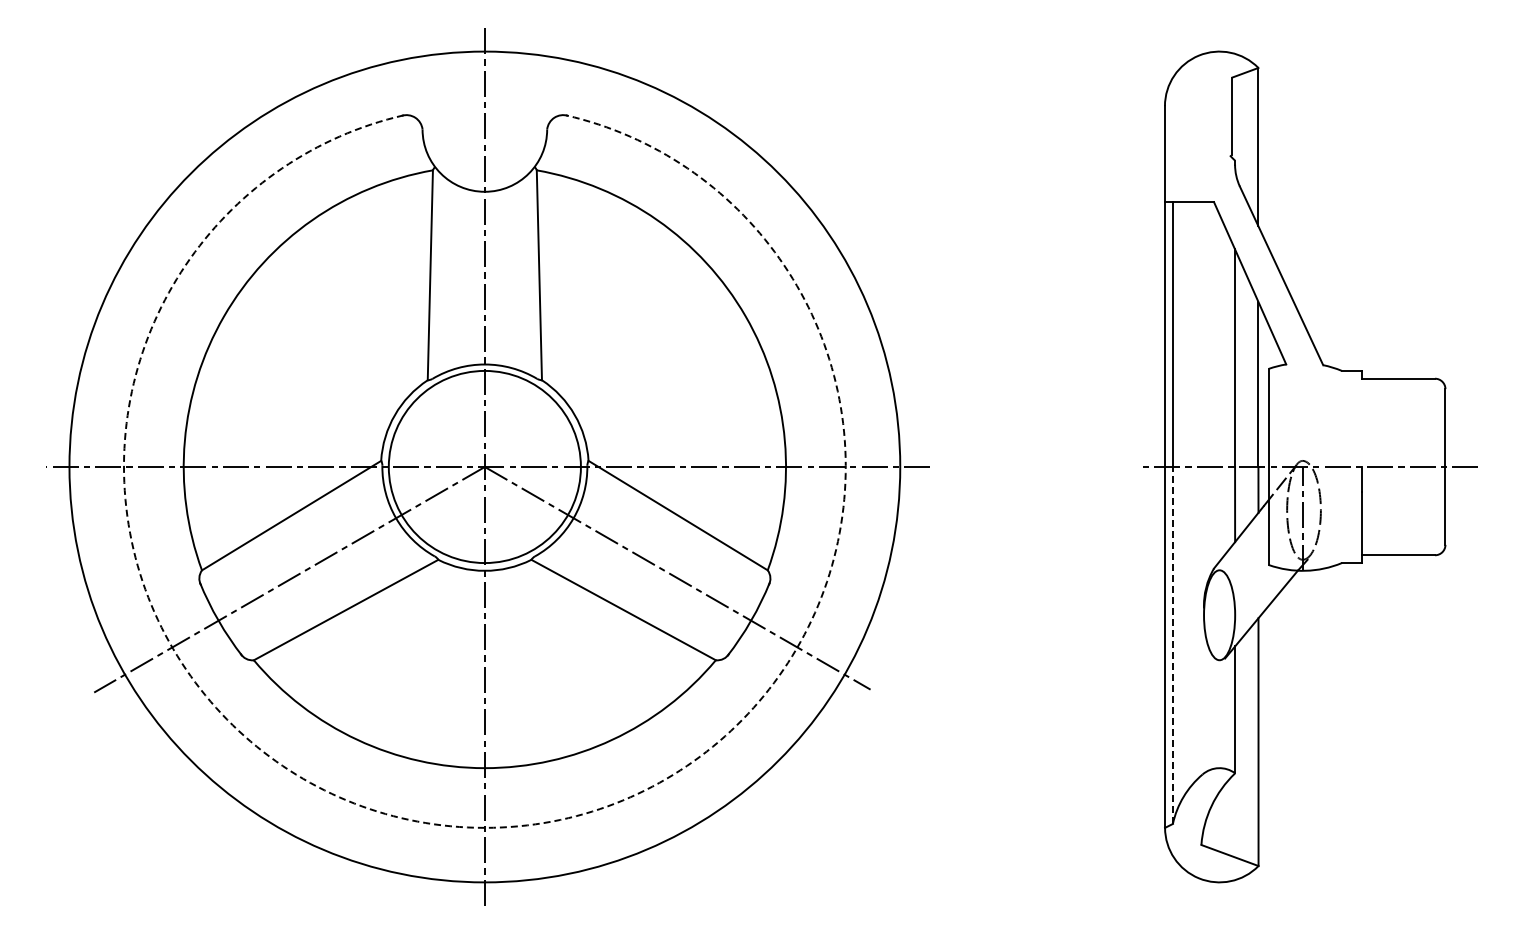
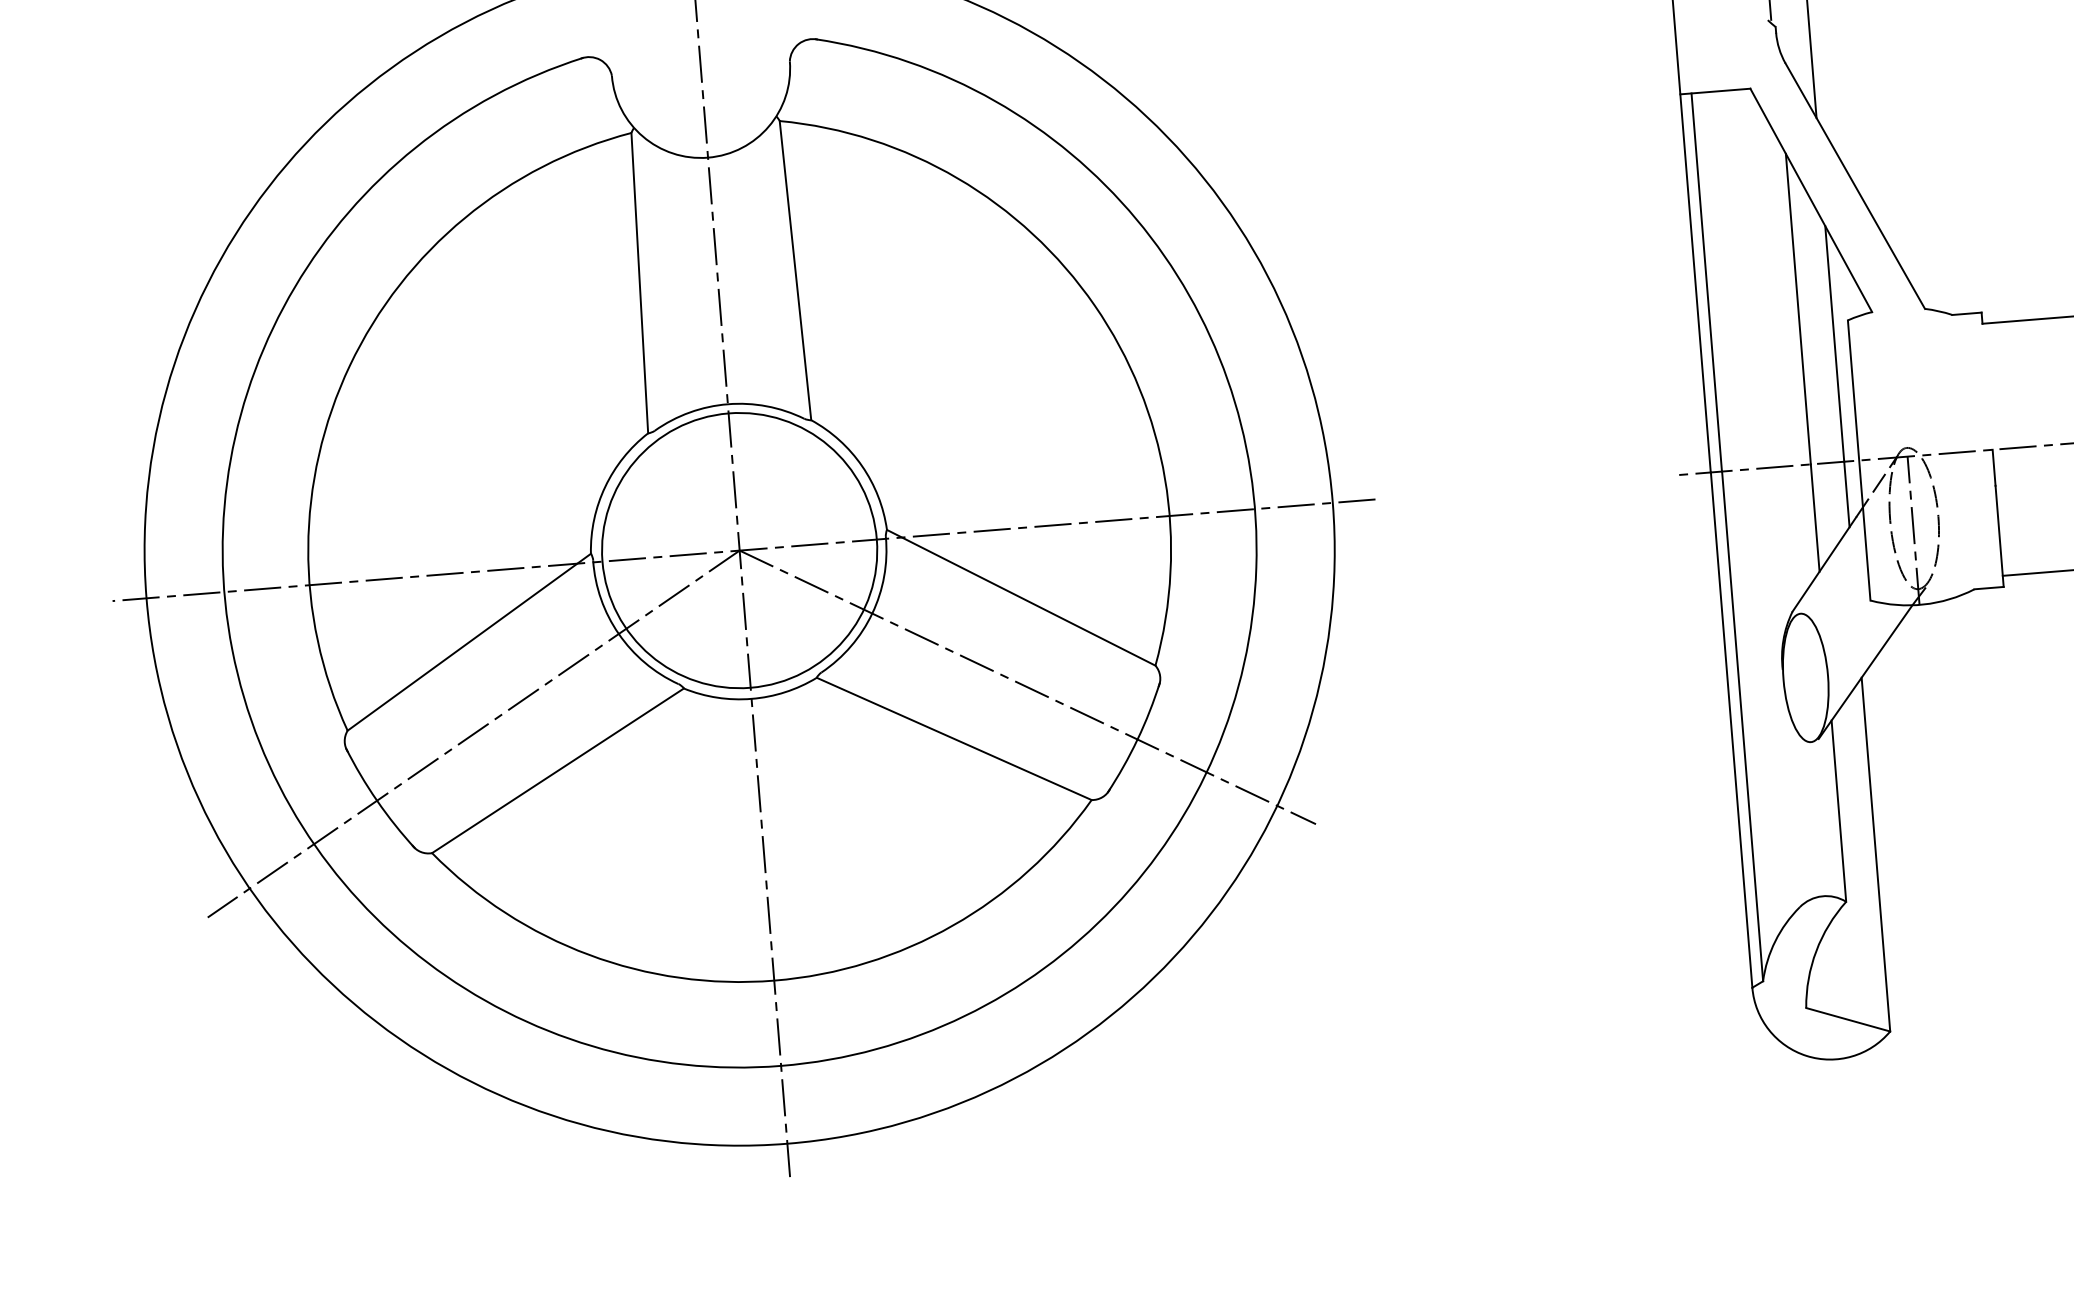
line: (1172, 644) -> (1741, 725), dashed -> solid
arc: (484, 827) -> (780, 1065), dashed -> solid

